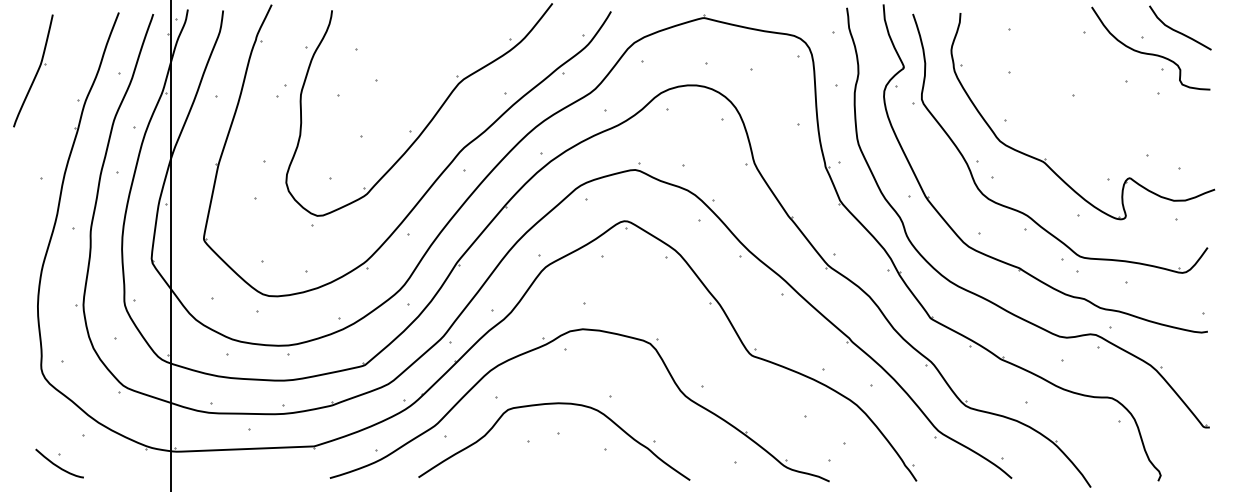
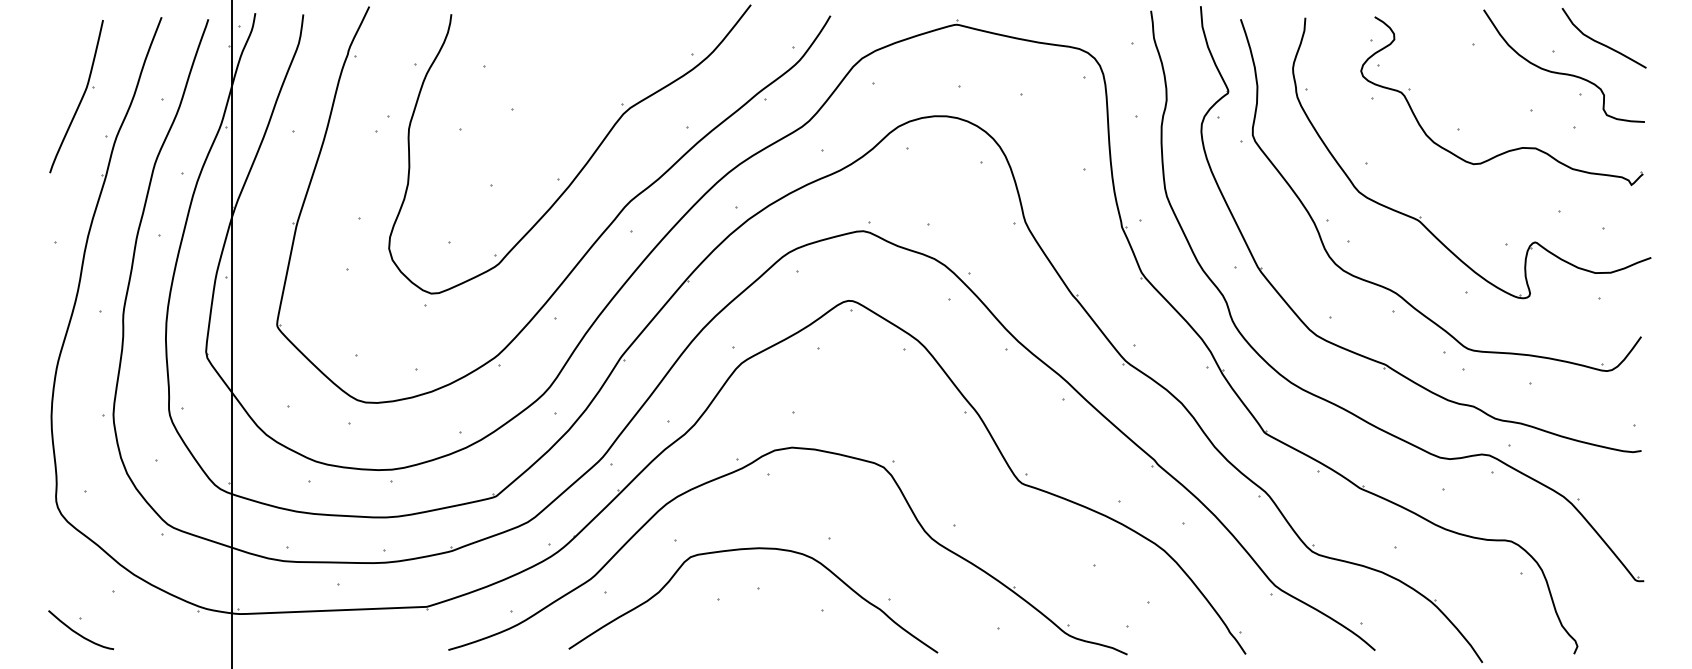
part: (33, 70) -> (76, 95), moved
part: (1111, 109) -> (1510, 148), added

